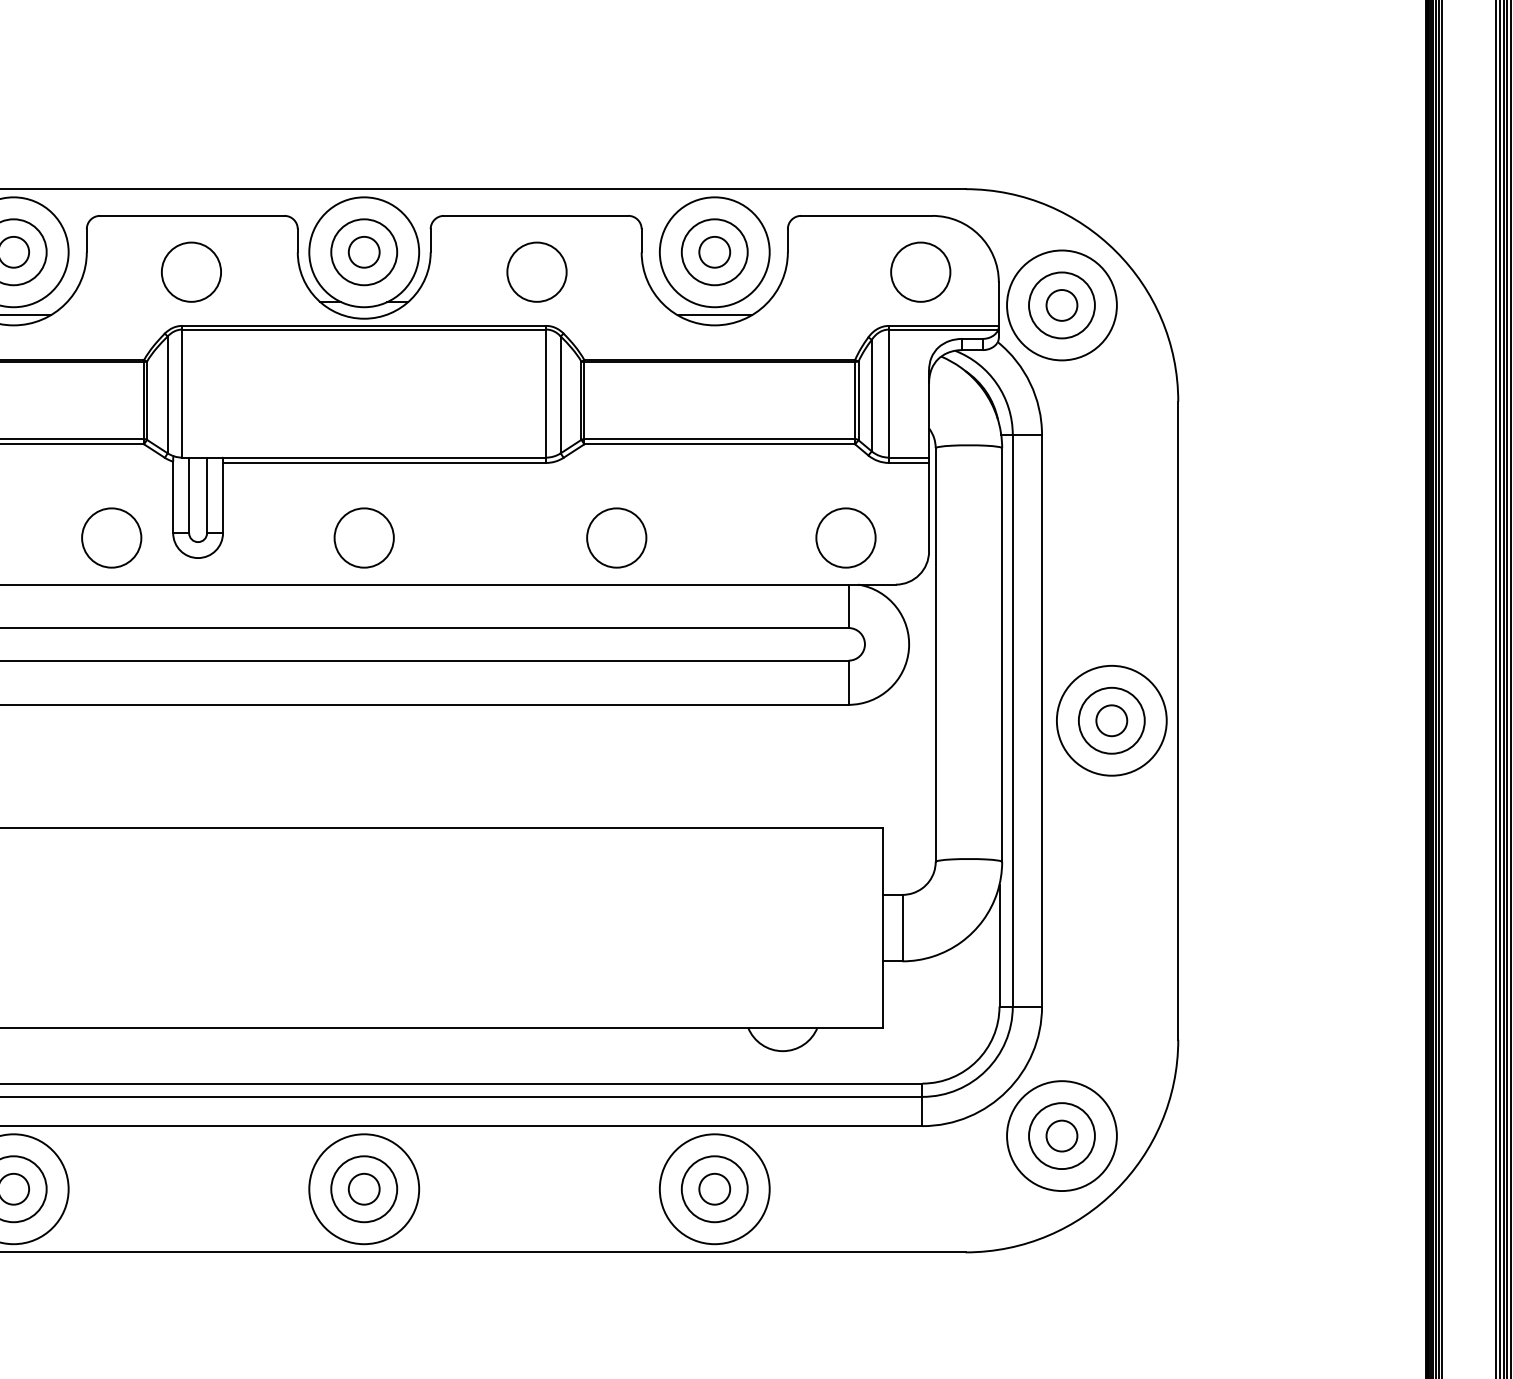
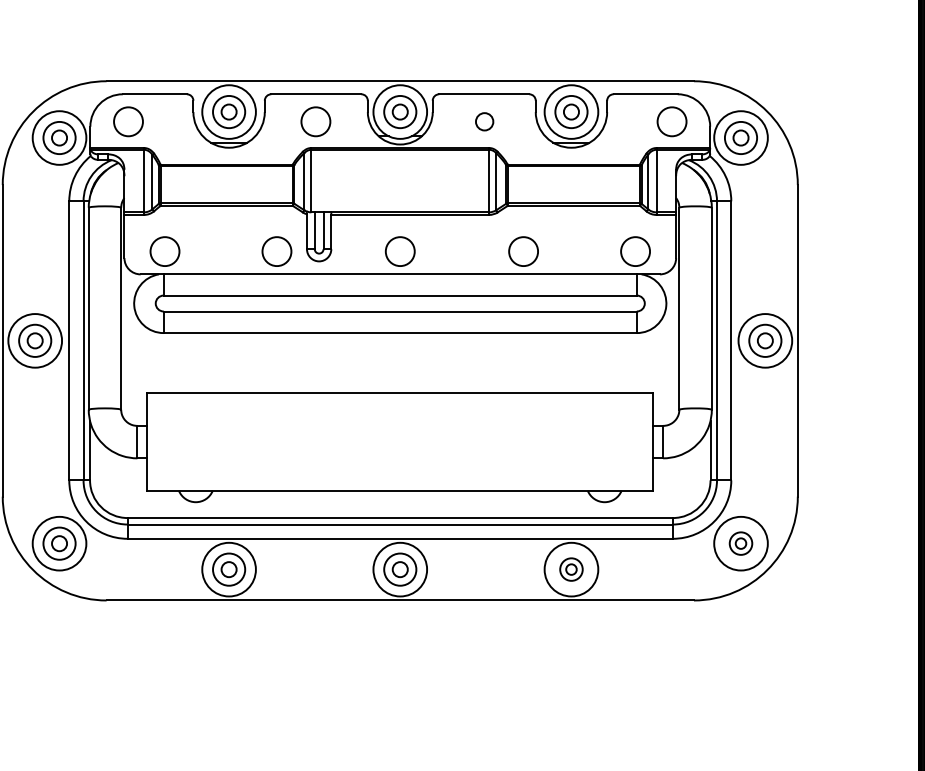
circle: (536, 271) -> (484, 121), size x0.6
part: (1060, 1135) -> (740, 543), size x0.7
part: (714, 1188) -> (571, 569), size x0.7

